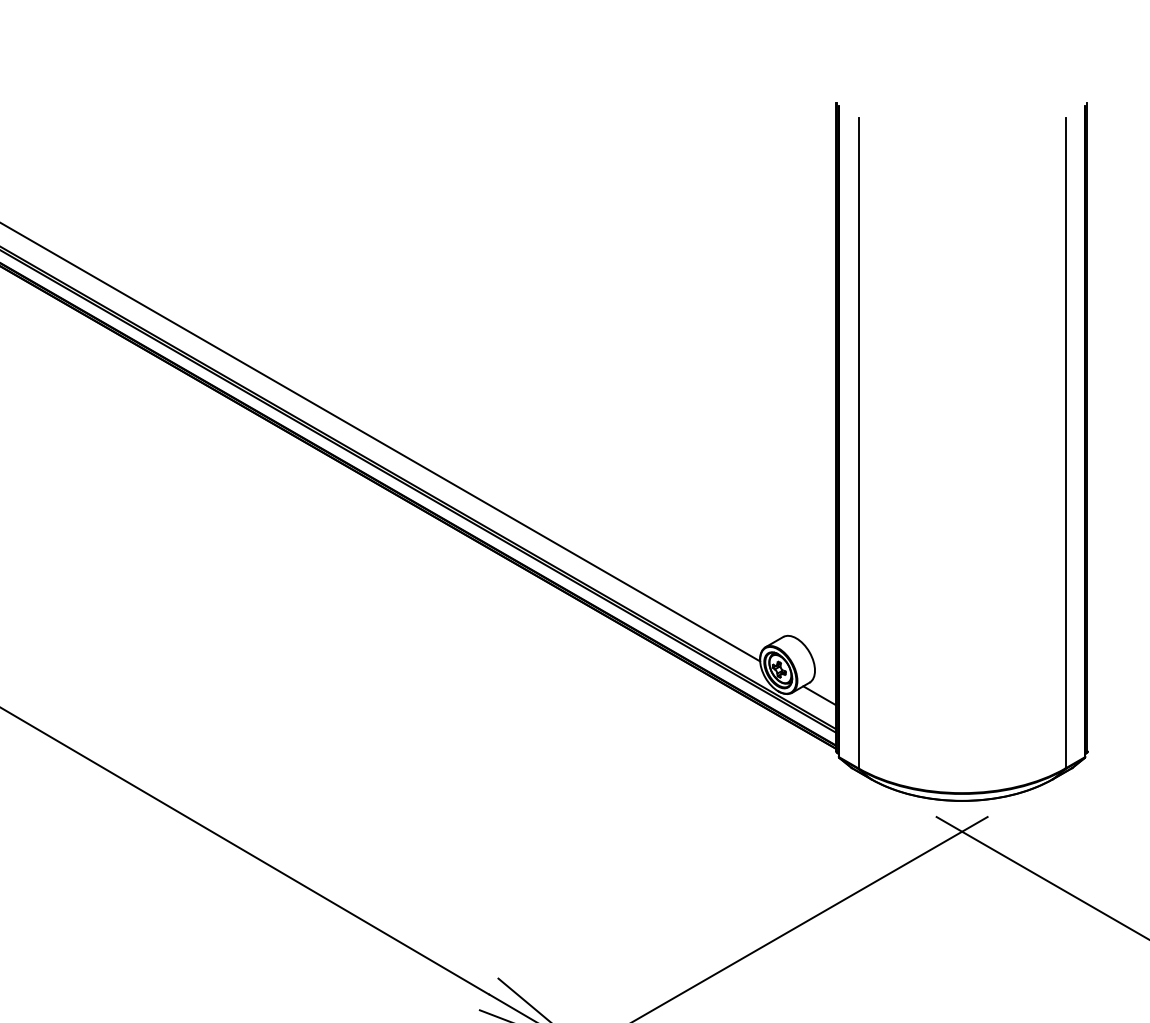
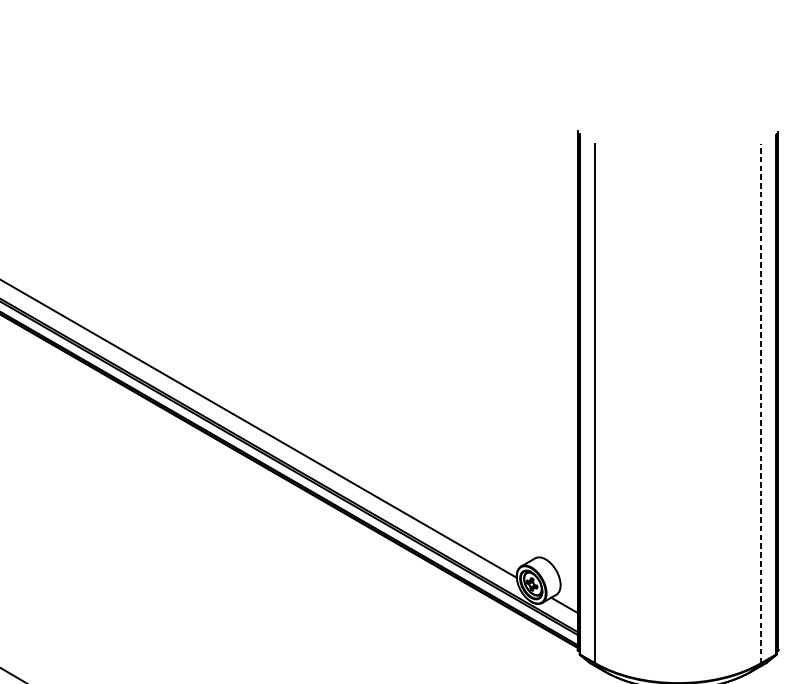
line: (1065, 442) -> (760, 402), solid -> dashed

